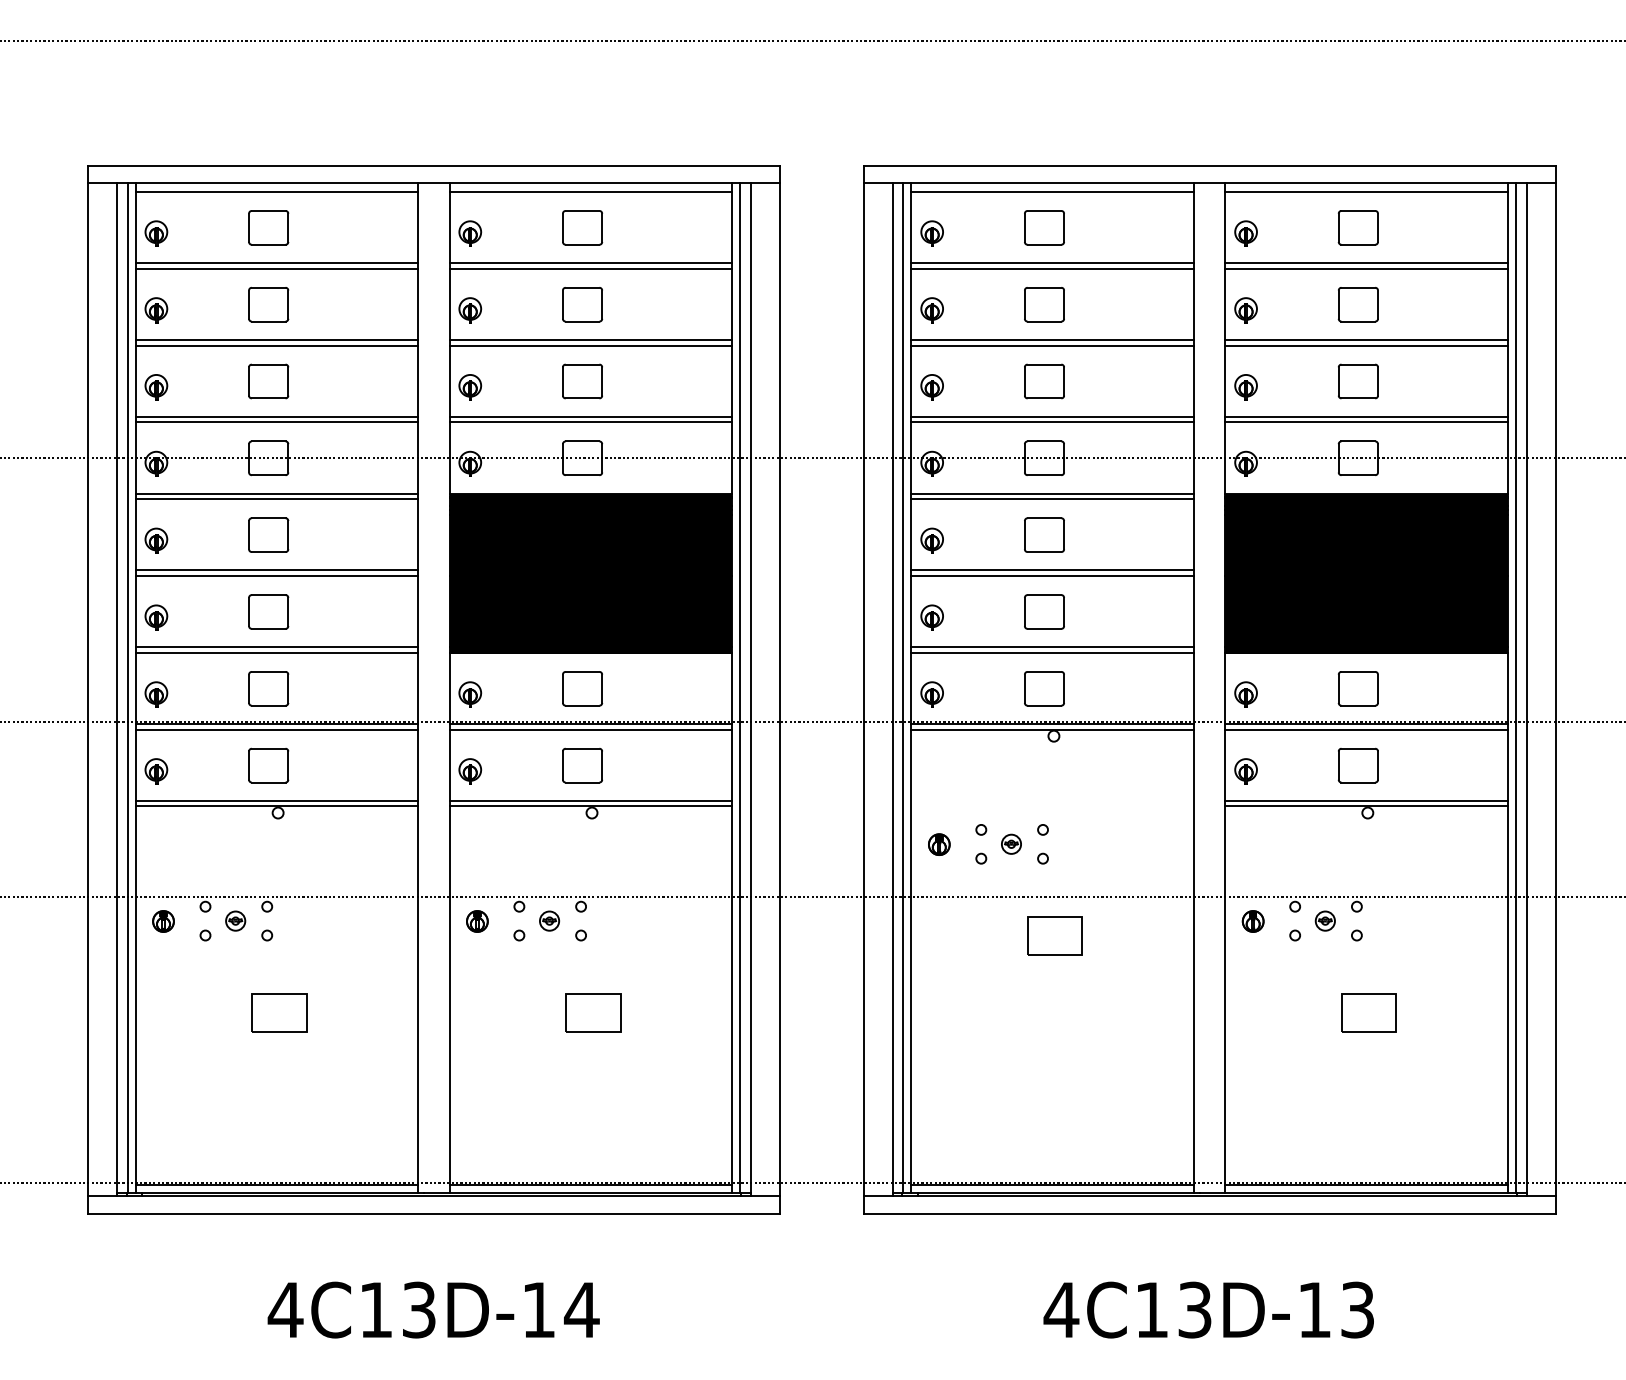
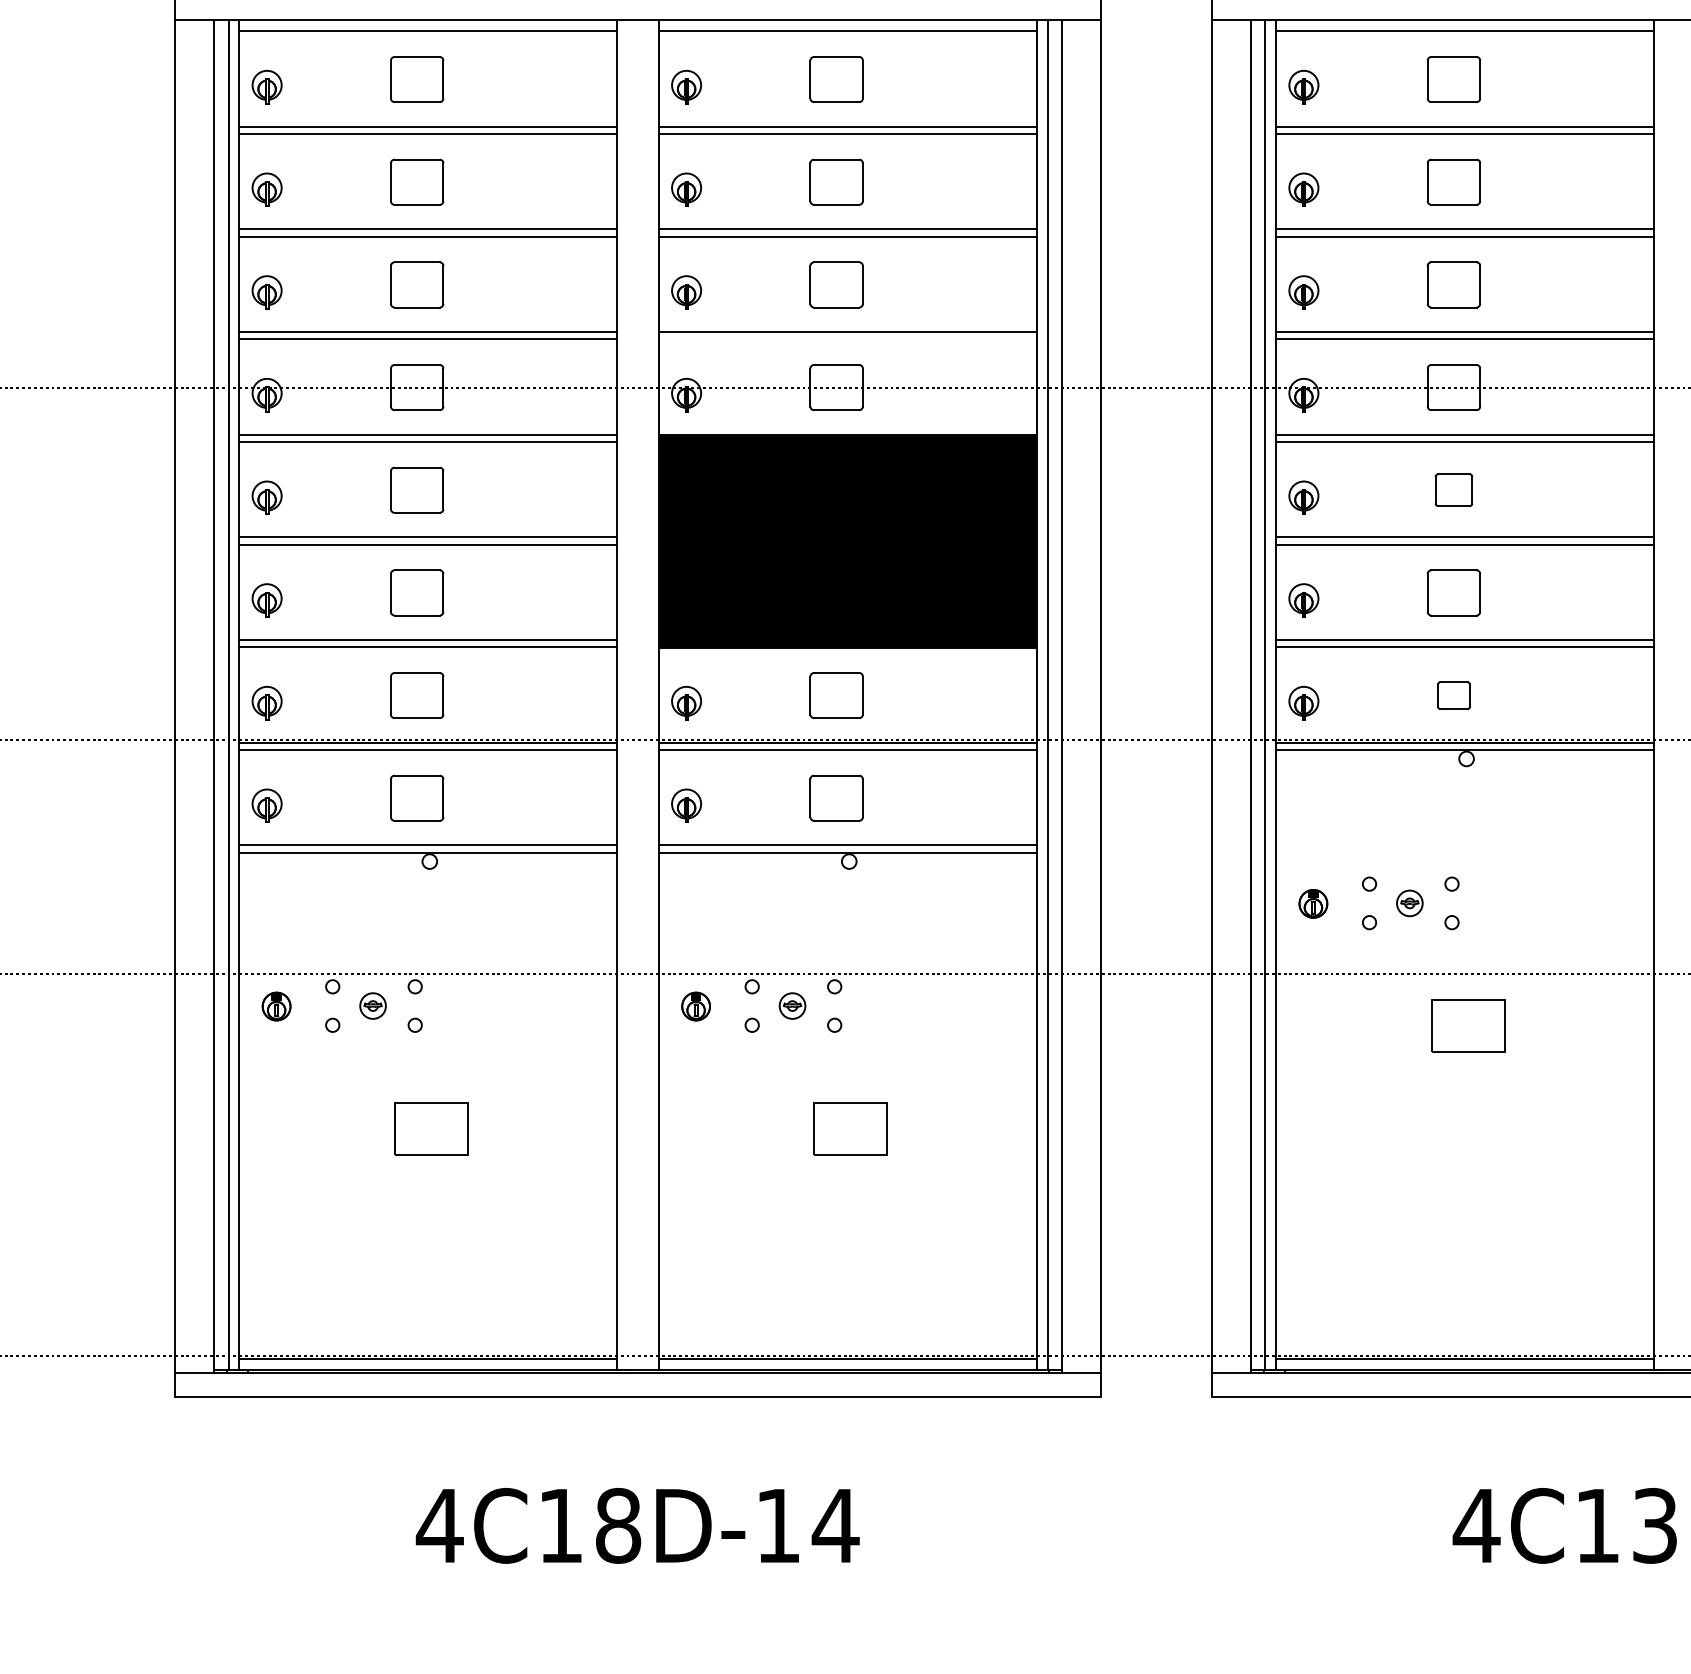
line: (590, 422) -> (847, 339), removed
part: (1044, 534) -> (1453, 489), size x0.7
part: (1044, 688) -> (1453, 695), size x0.6
text: (419, 1309) -> (618, 1525), 4C13D-14 -> 4C18D-14

